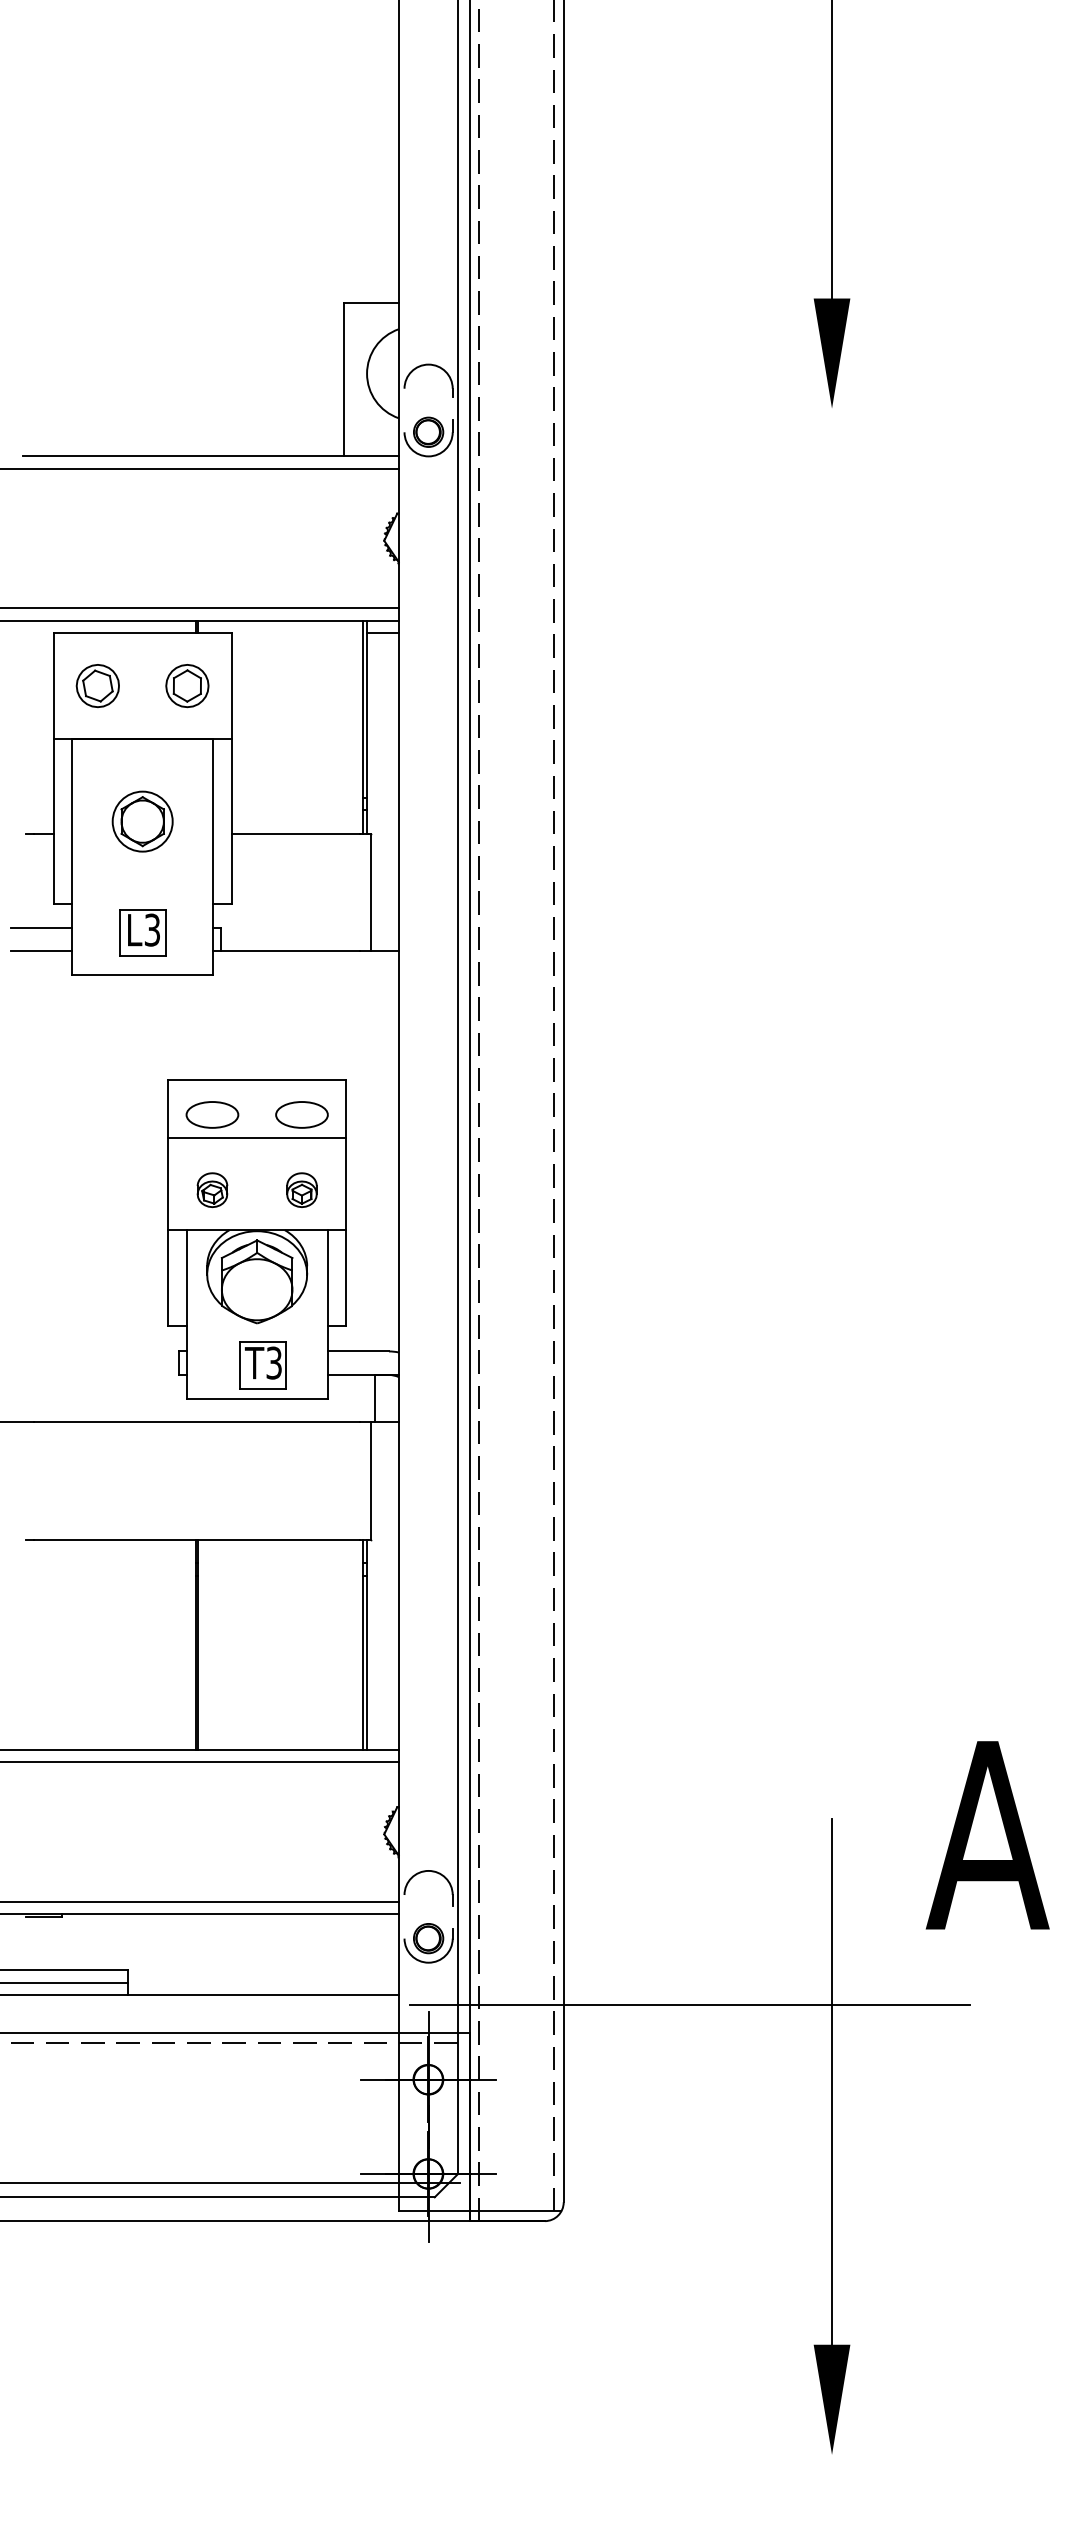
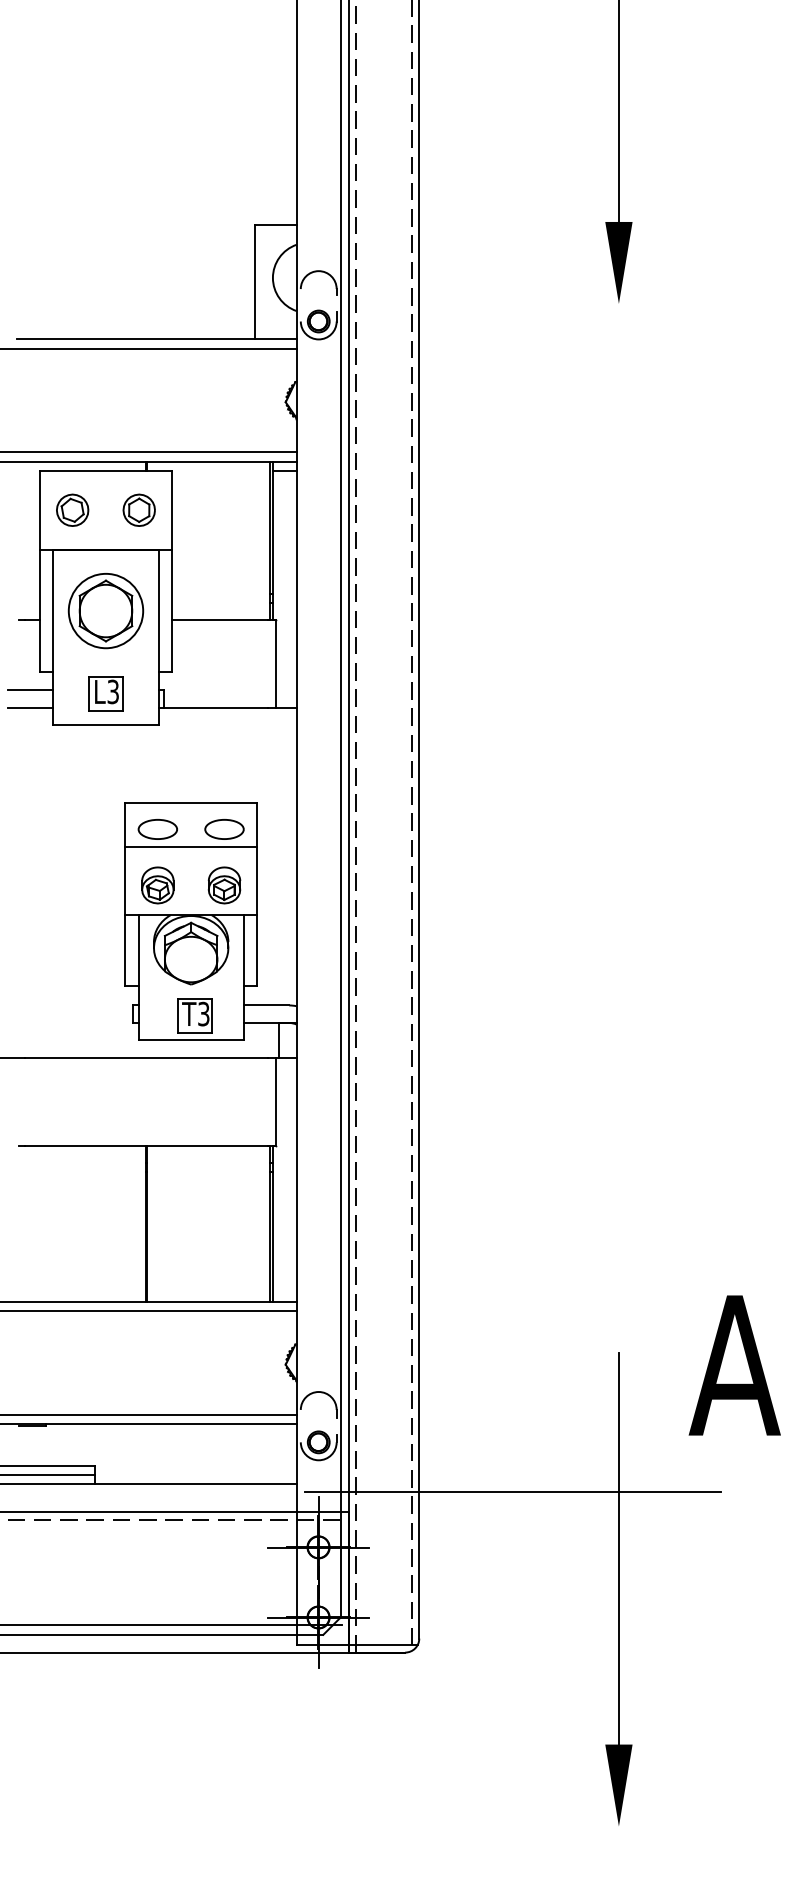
part: (142, 822) -> (105, 611), size x1.67
part: (211, 1190) -> (157, 885), size x1.43
part: (301, 1190) -> (224, 885), size x1.43

